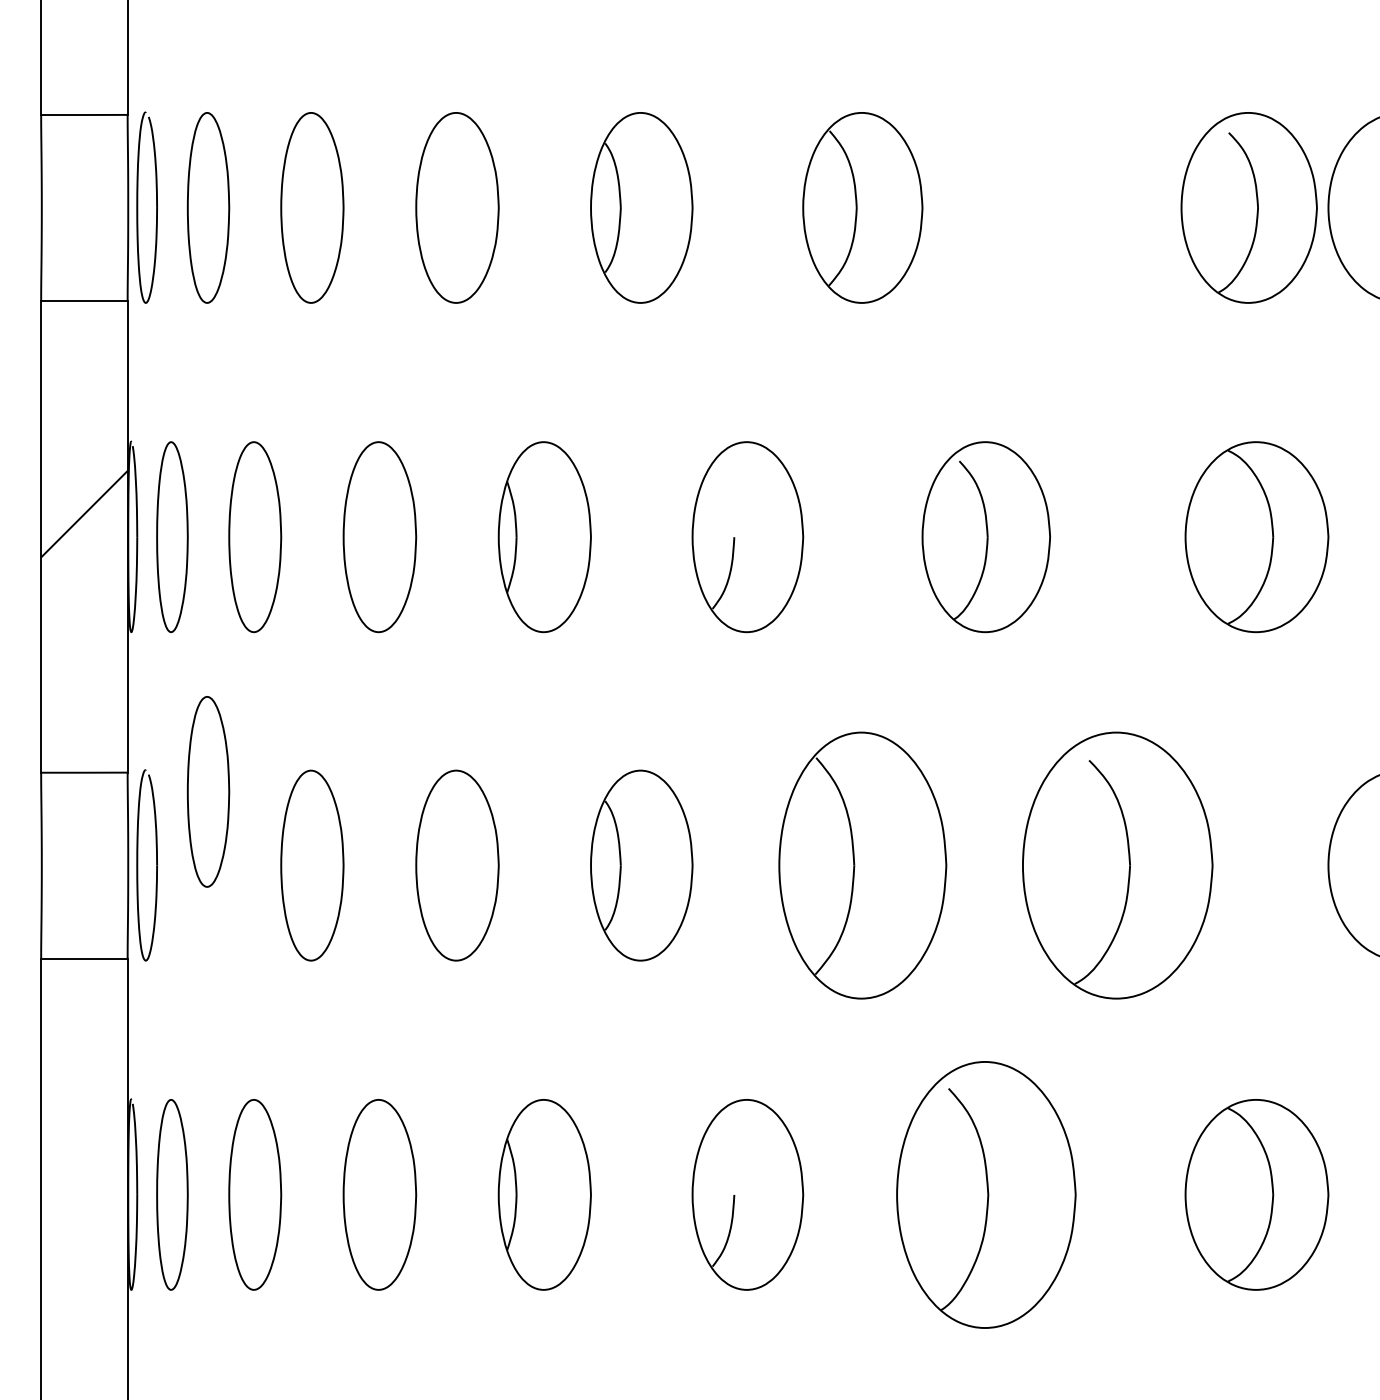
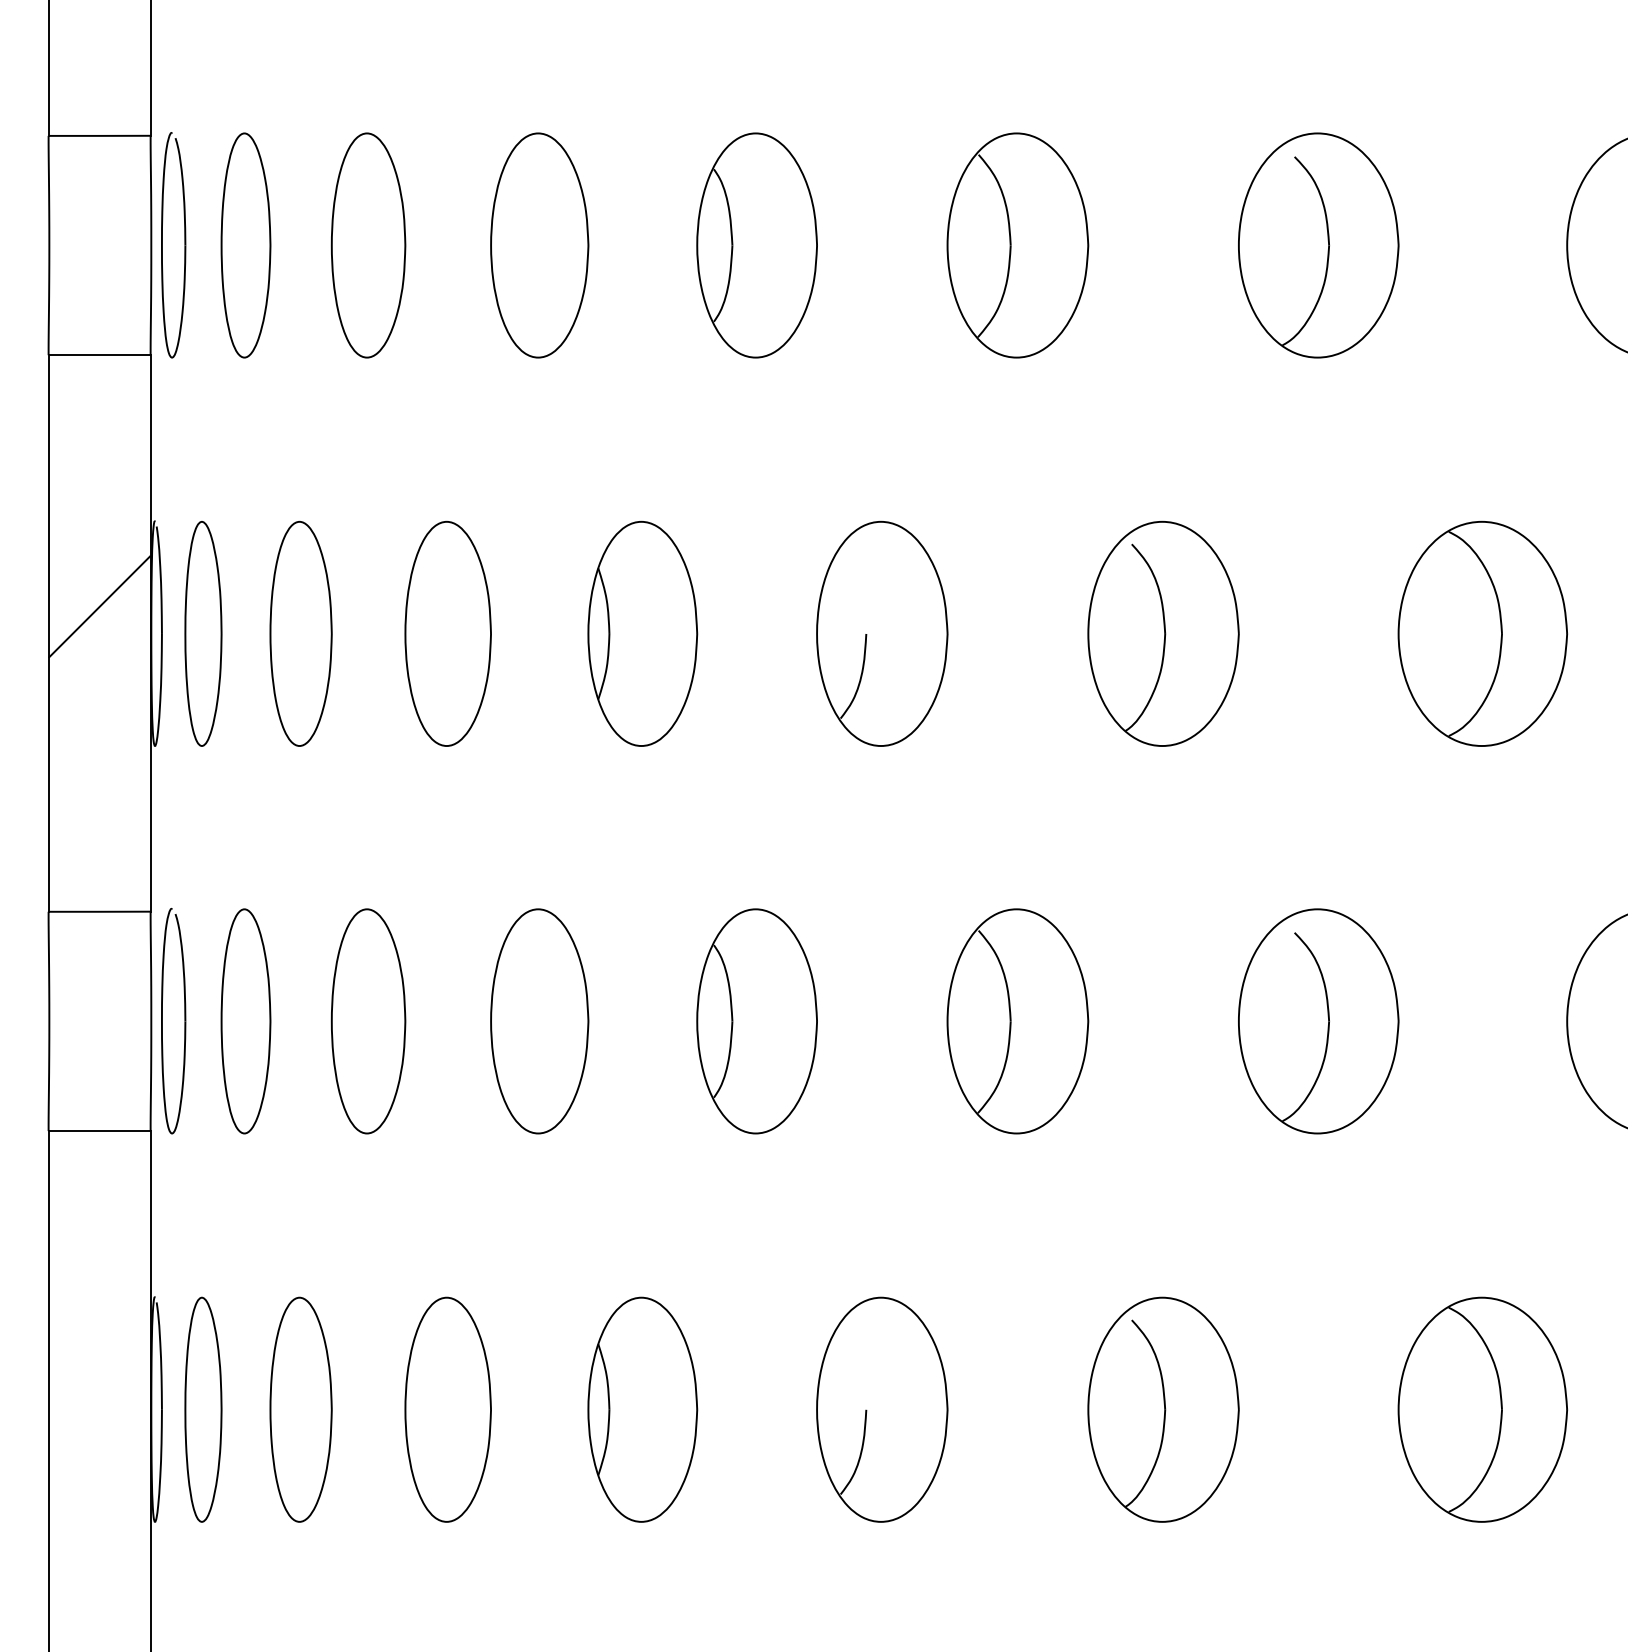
part: (1249, 207) -> (1318, 245), moved
part: (208, 791) -> (245, 1021), moved
part: (862, 865) -> (1017, 1021), size x0.71
part: (1117, 865) -> (1318, 1021), size x0.71
part: (986, 1194) -> (1163, 1409), size x0.71

